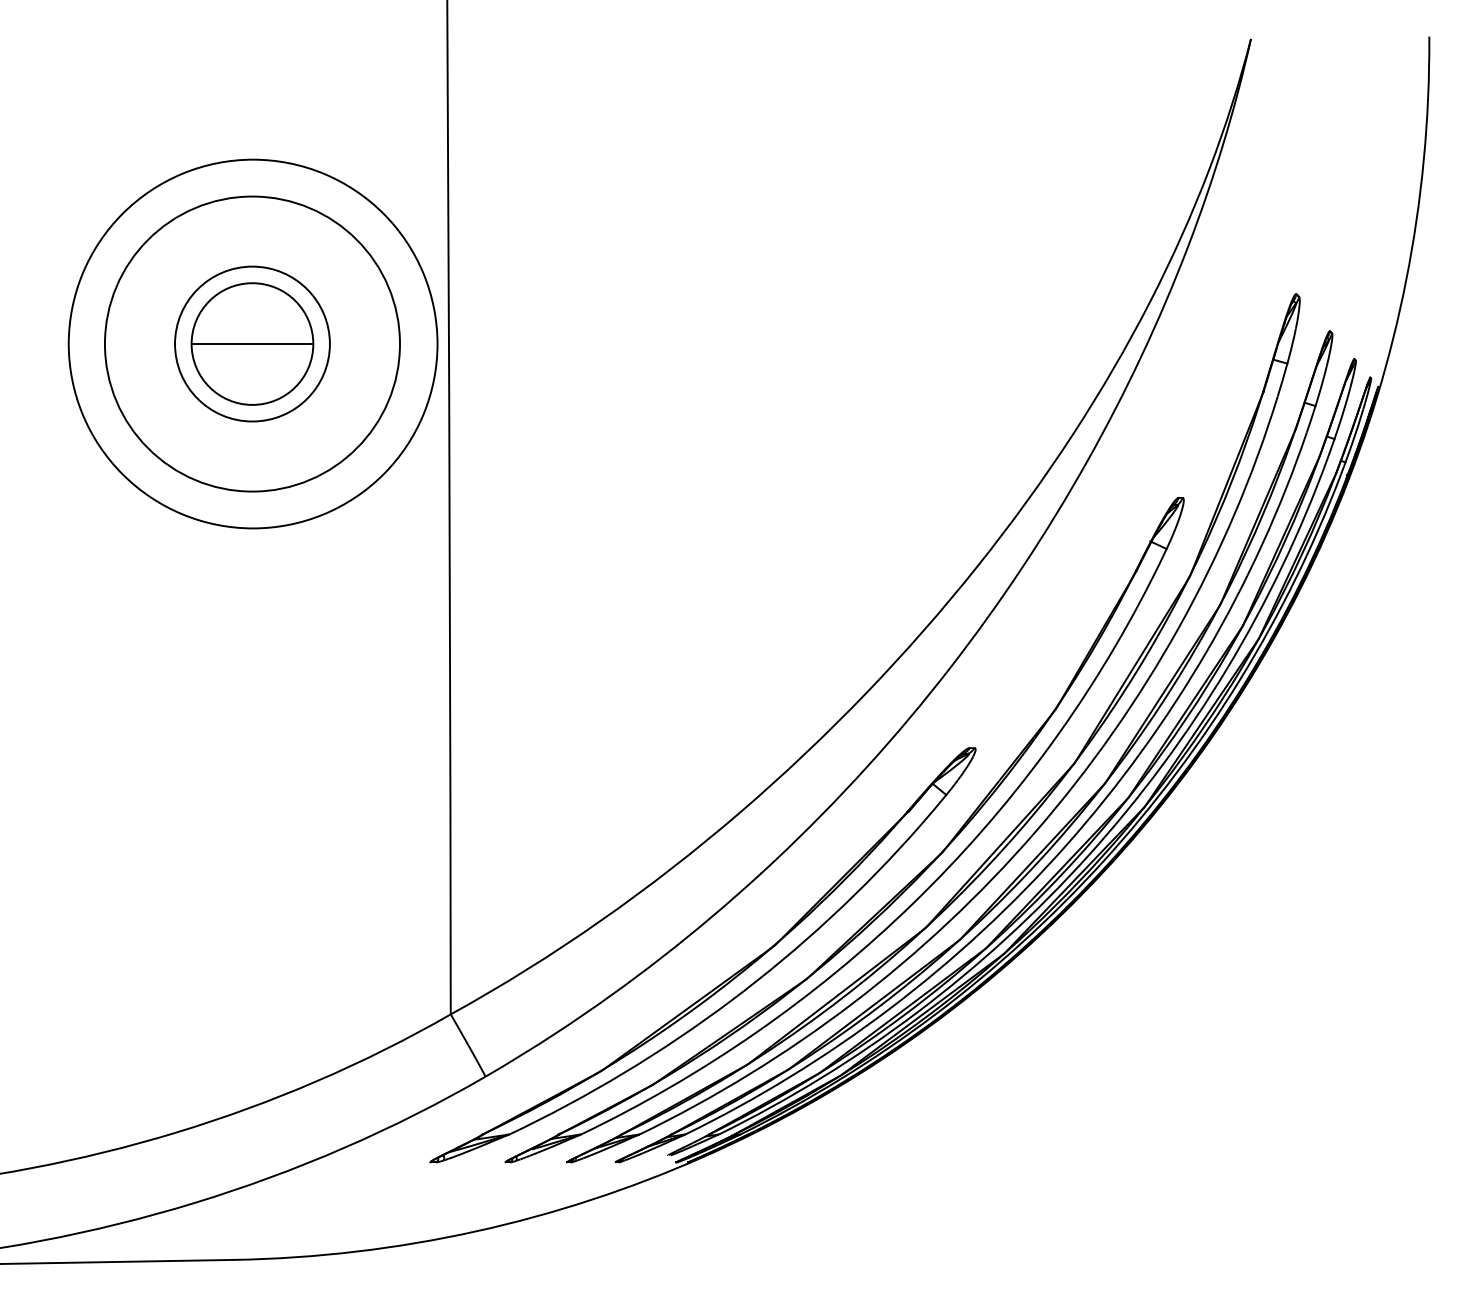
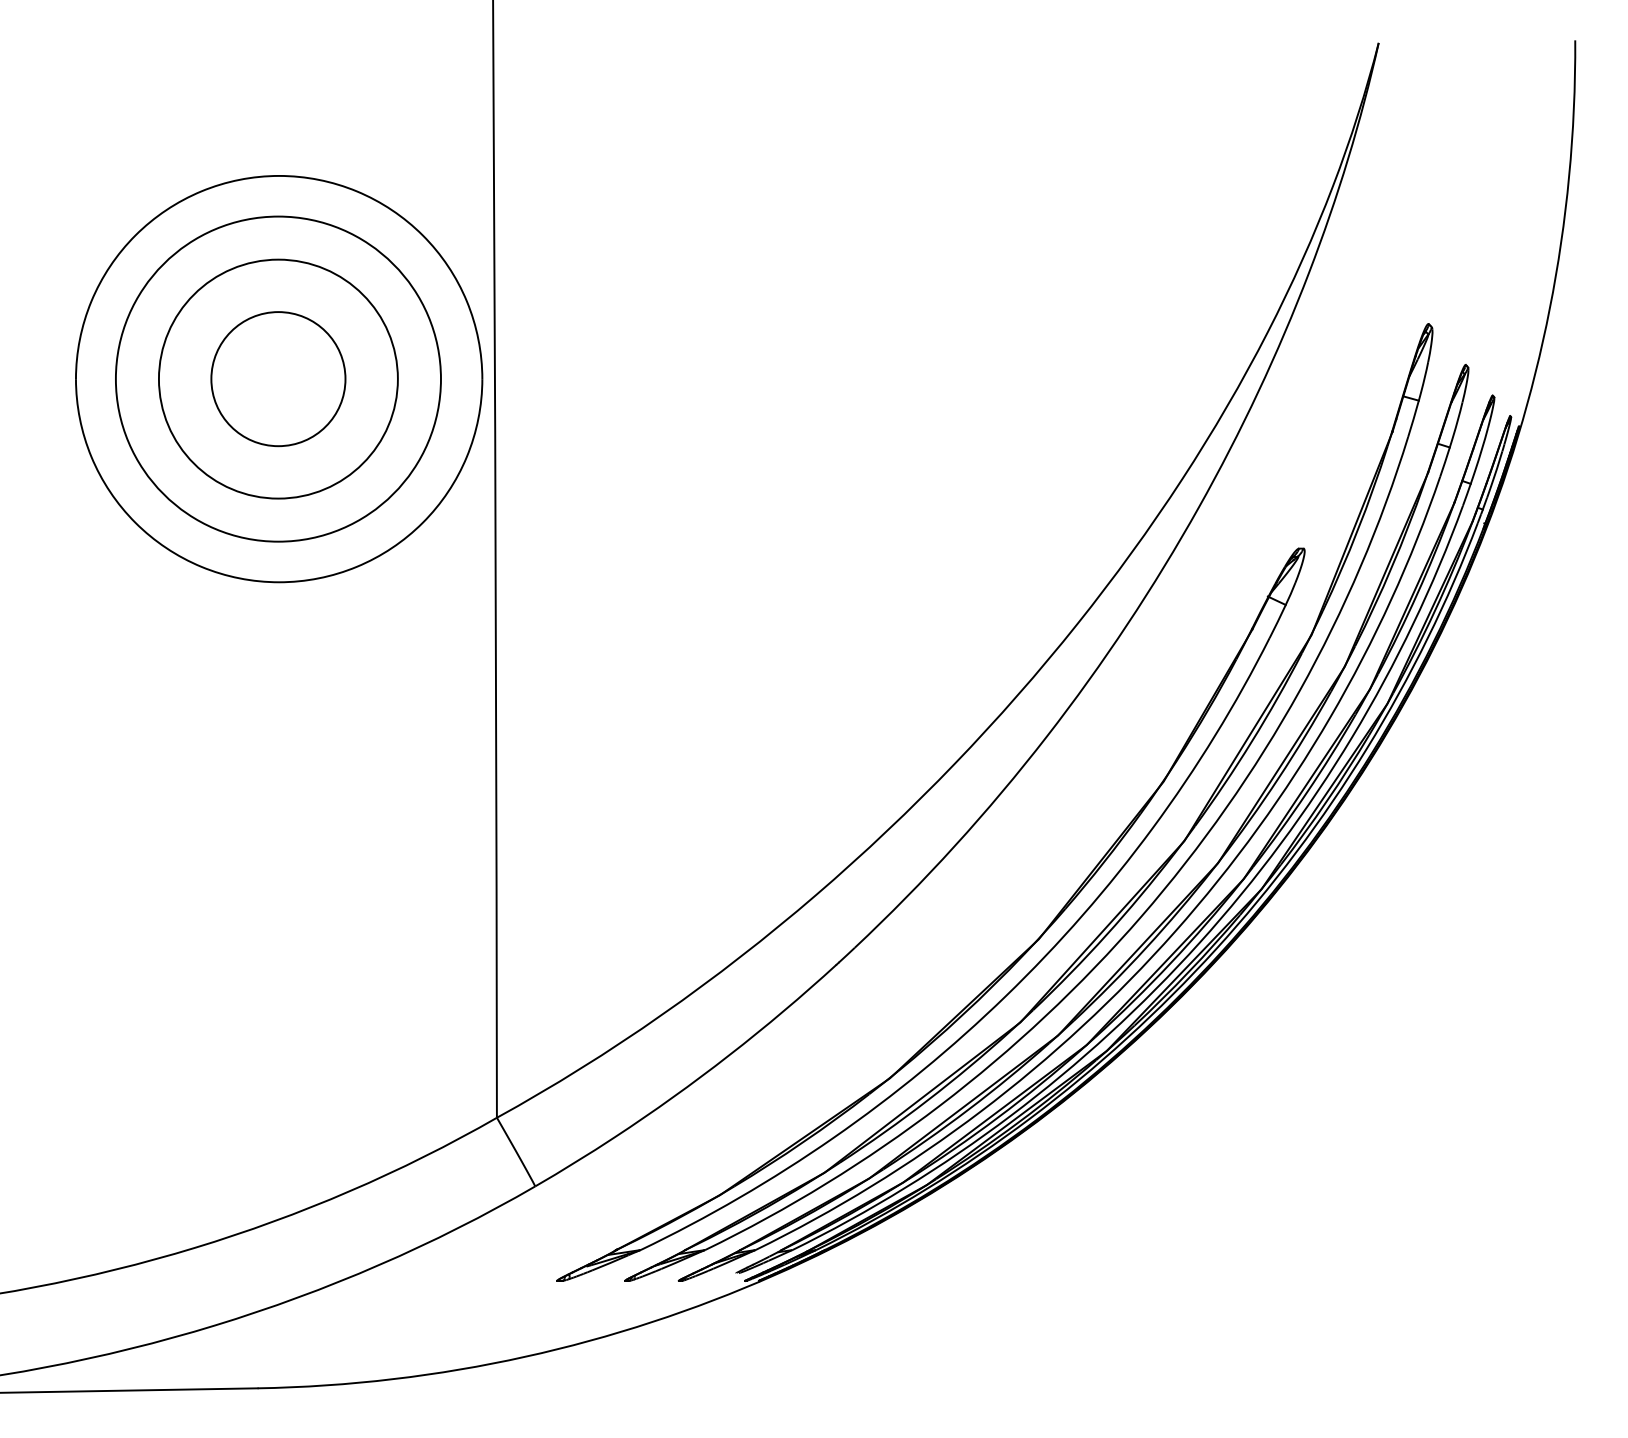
circle: (252, 343) -> (278, 378), size x1.4
line: (252, 344) -> (278, 379), removed
part: (720, 983) -> (794, 1083), removed

